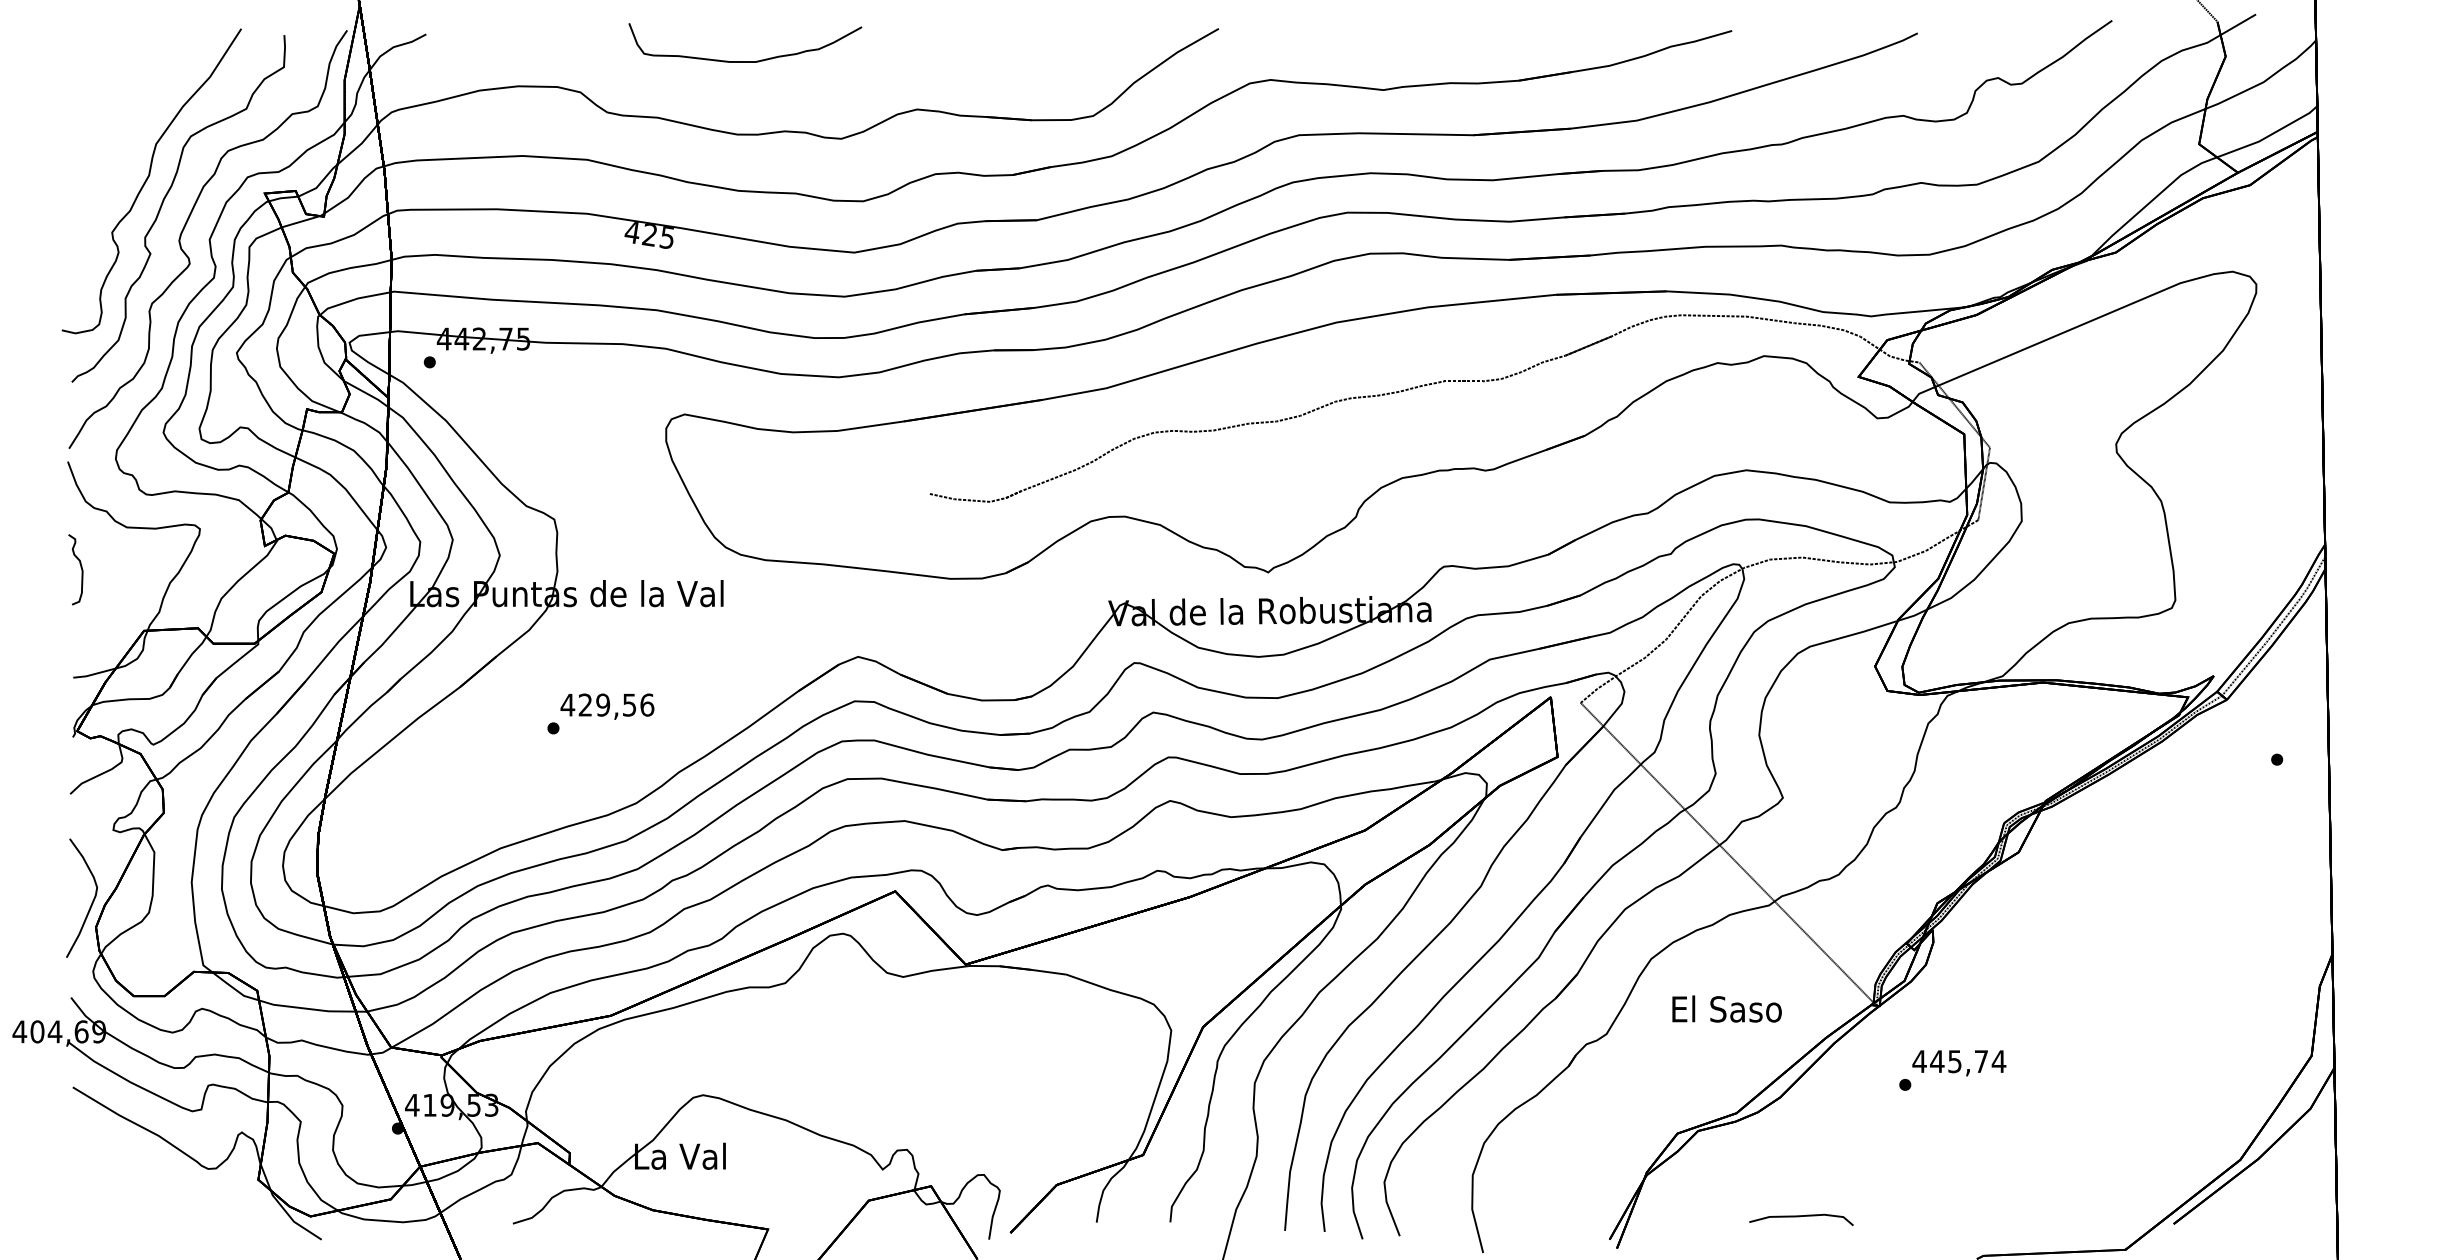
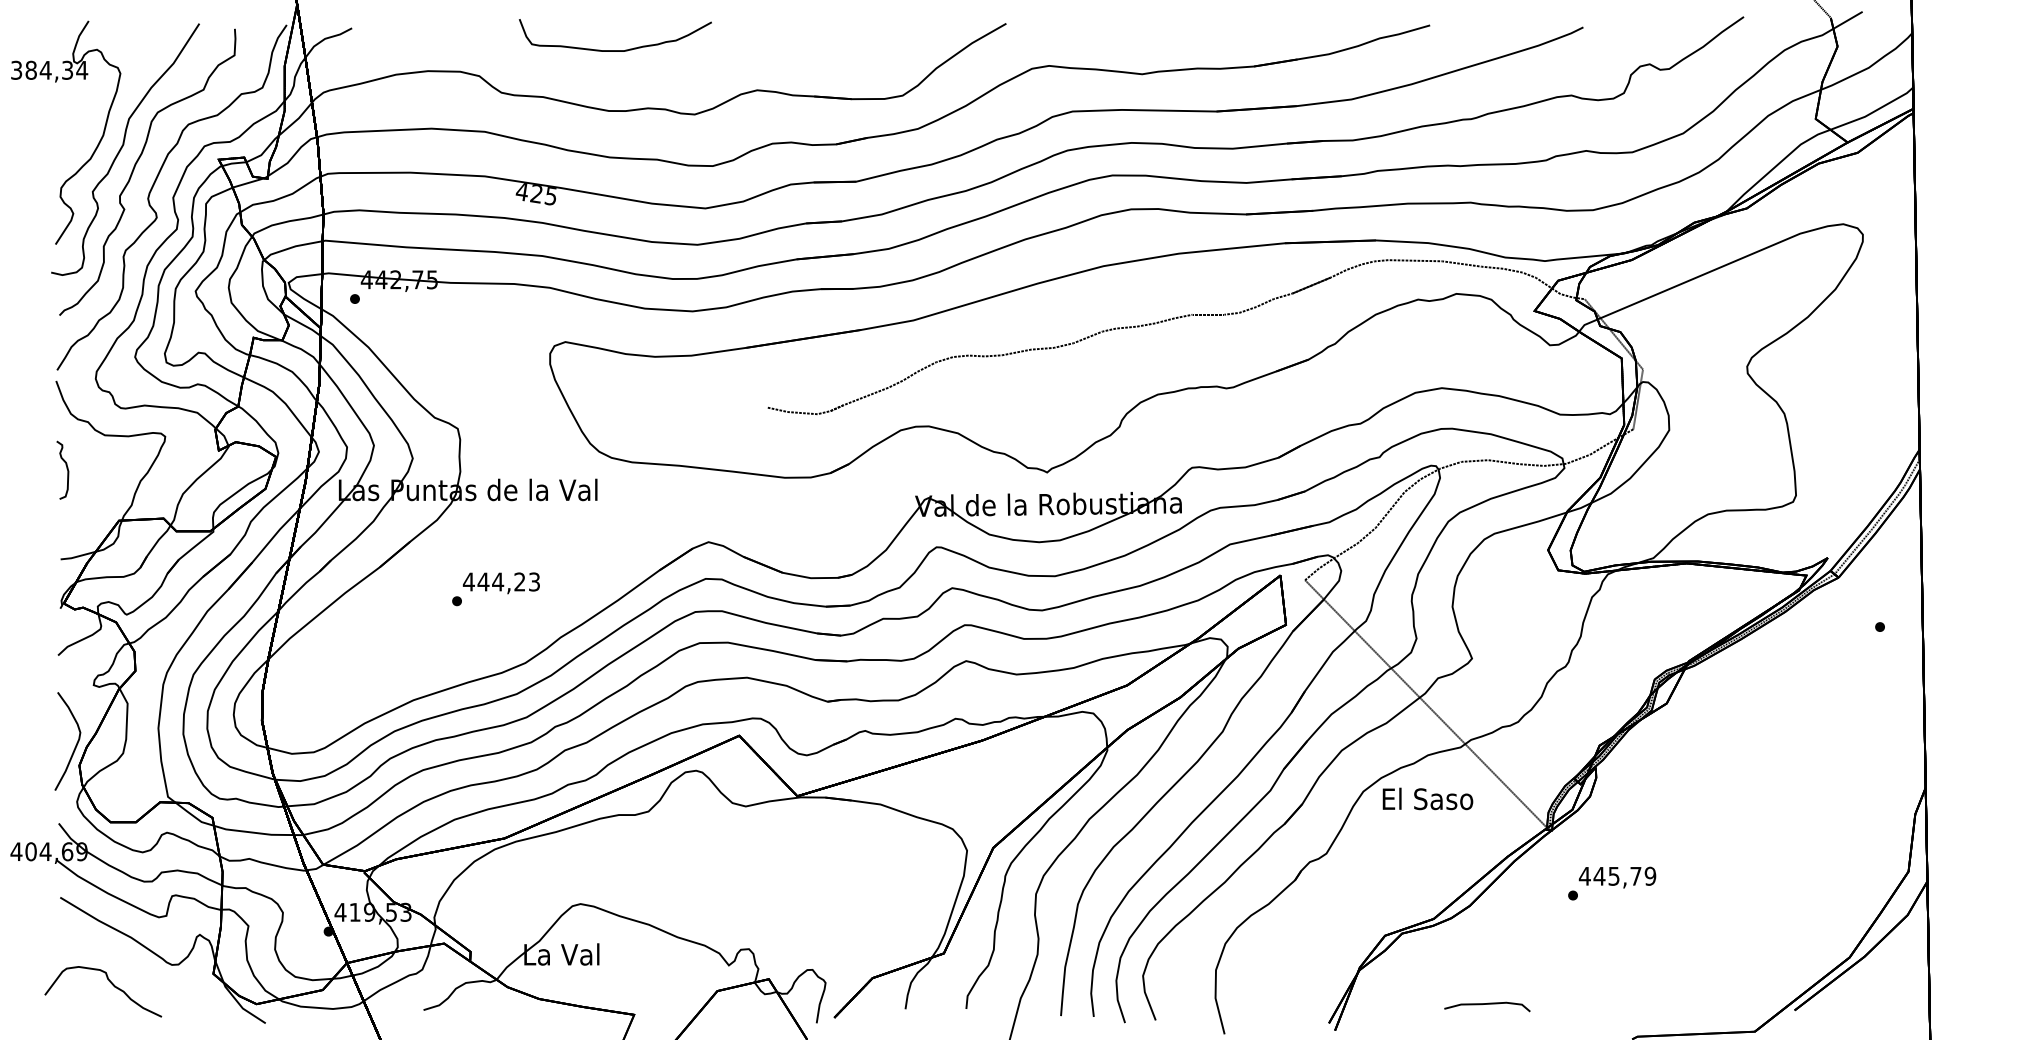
part: (114, 181) -> (94, 149), added
text: (615, 704) -> (508, 581), 429,56 -> 444,23
text: (1726, 1008) -> (1427, 798), moved
text: (1999, 1060) -> (1650, 875), 445,74 -> 445,79
part: (133, 1191) -> (110, 983), added

